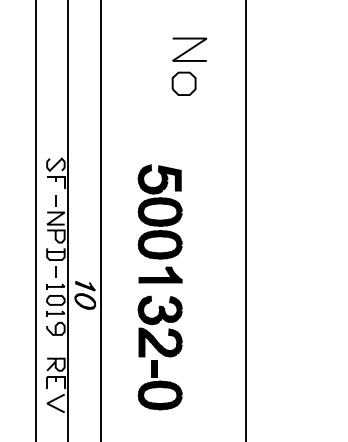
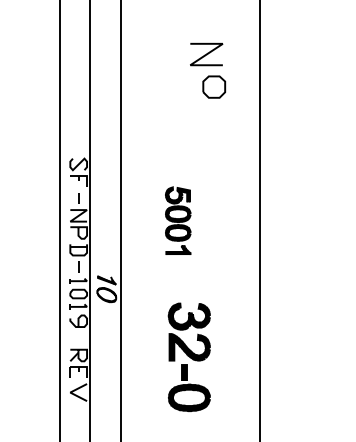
part: (184, 83) -> (214, 86), moved
part: (159, 223) -> (177, 220), size x0.6
part: (159, 352) -> (188, 356), moved

